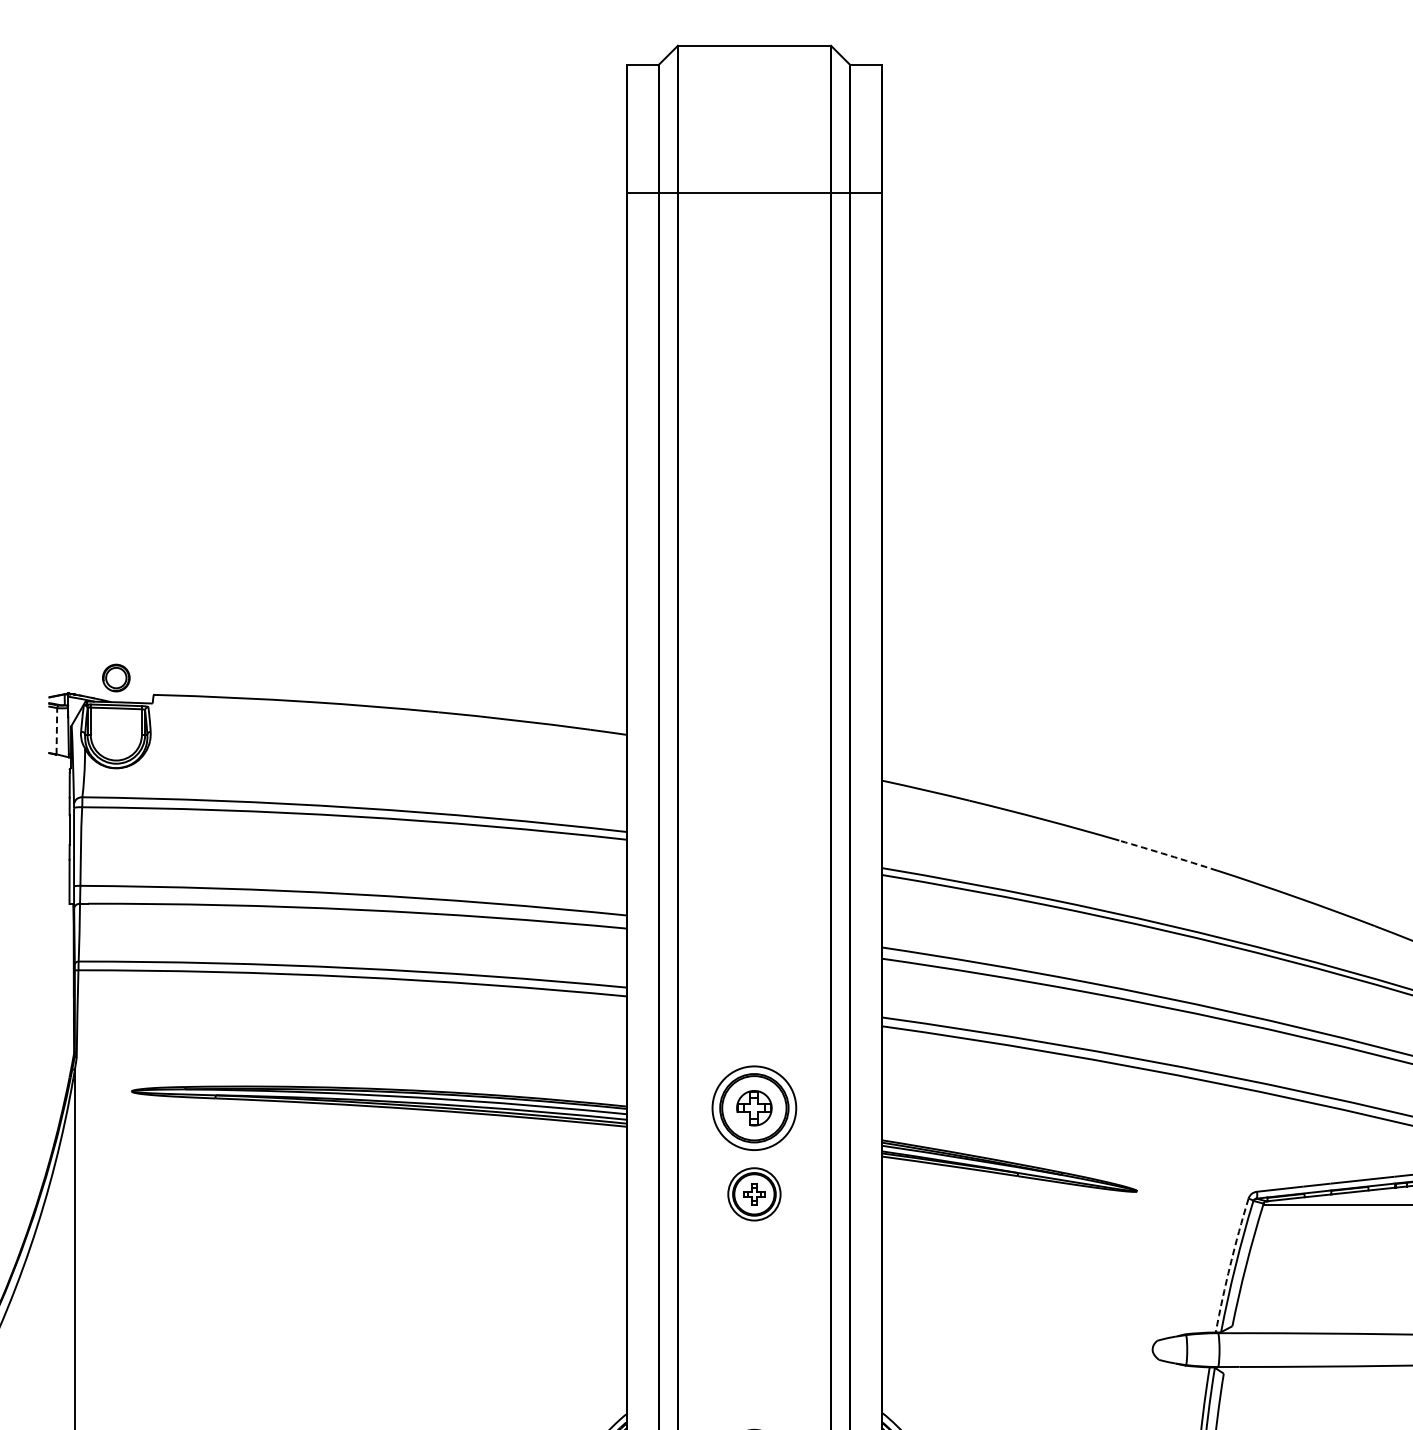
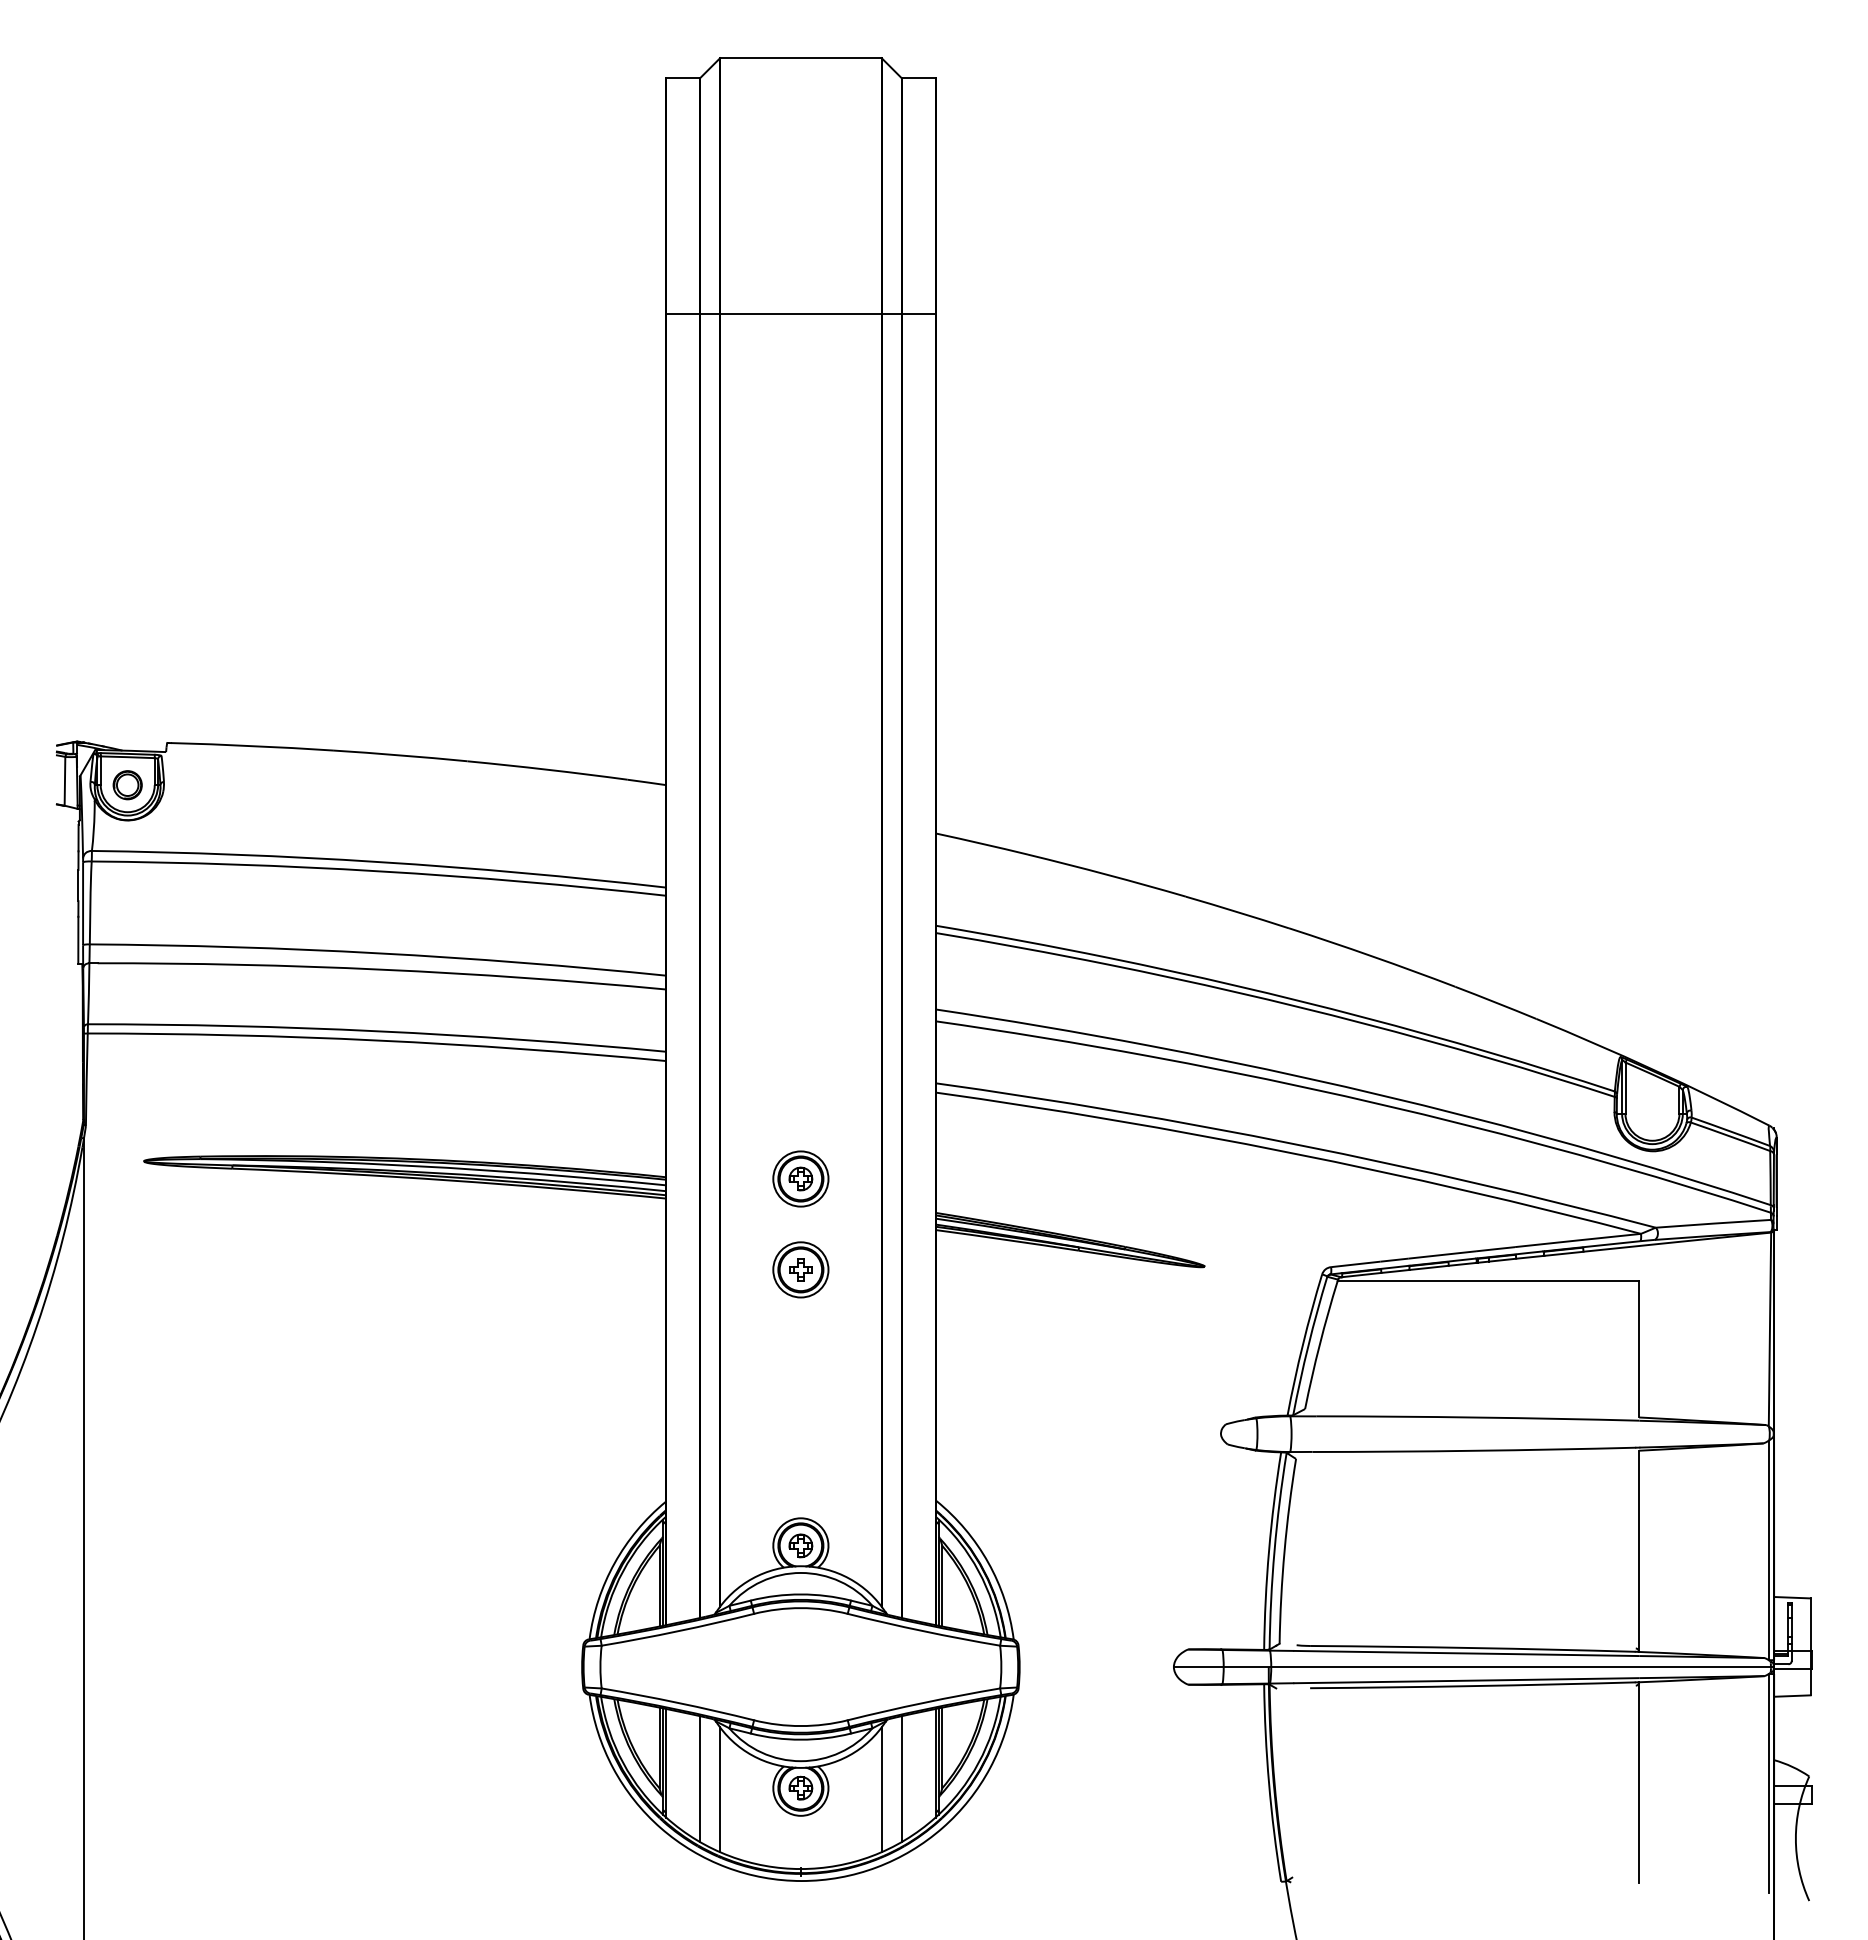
line: (754, 193) -> (800, 314), moved
part: (116, 678) -> (127, 785), moved
line: (56, 730) -> (64, 780), dashed -> solid
arc: (1168, 855) -> (1237, 912), dashed -> solid
part: (754, 1107) -> (800, 1178), size x0.62
arc: (1229, 1265) -> (1302, 1344), dashed -> solid

